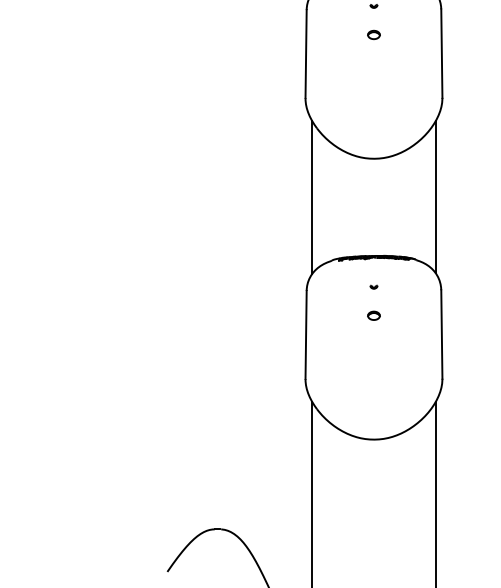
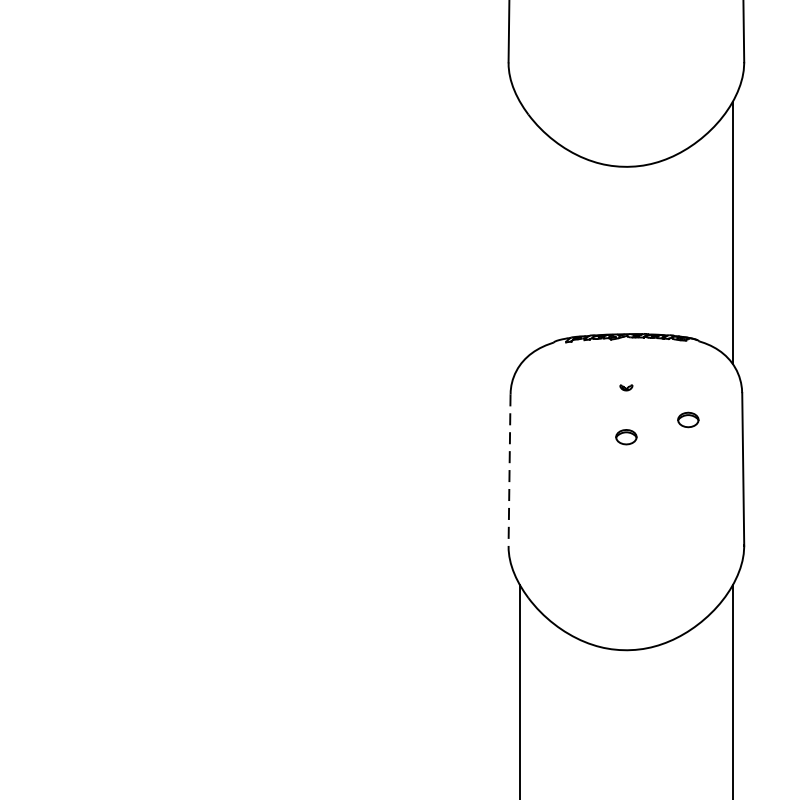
line: (312, 197) -> (520, 233), removed
part: (409, 305) -> (687, 419), added
line: (306, 334) -> (510, 469), solid -> dashed

